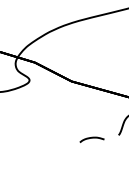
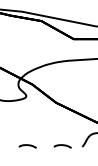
curve: (43, 147) -> (27, 145), added

